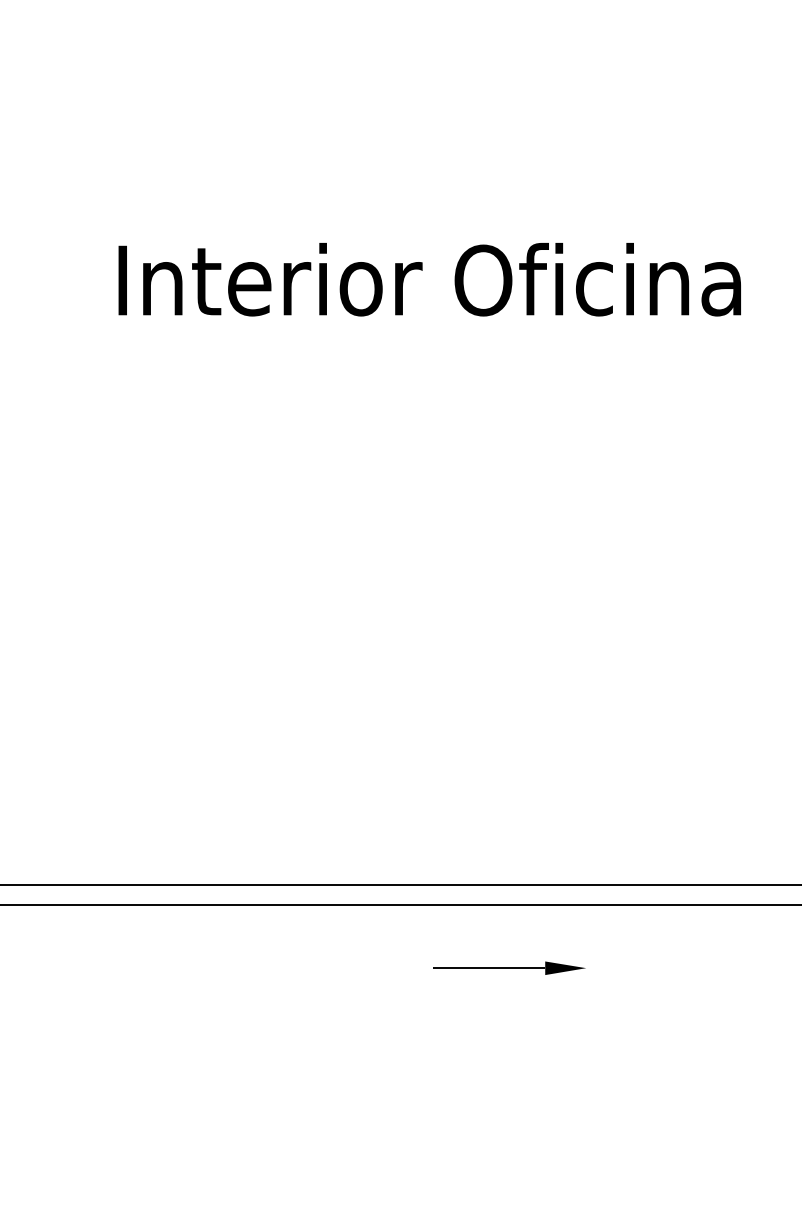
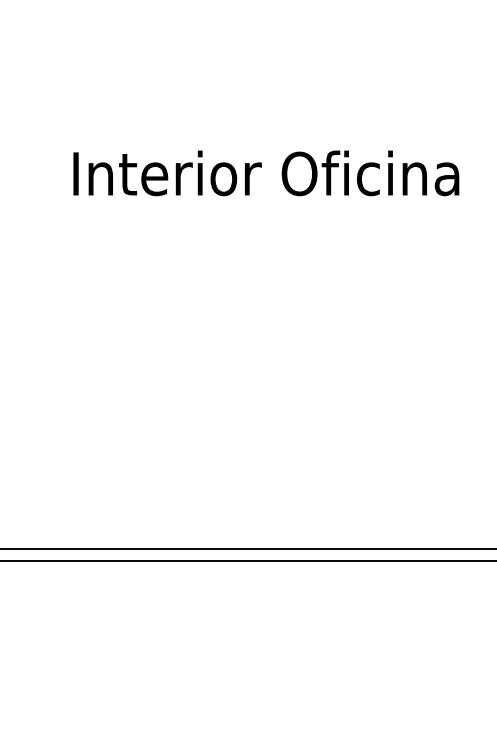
part: (509, 968) -> (315, 600), removed

